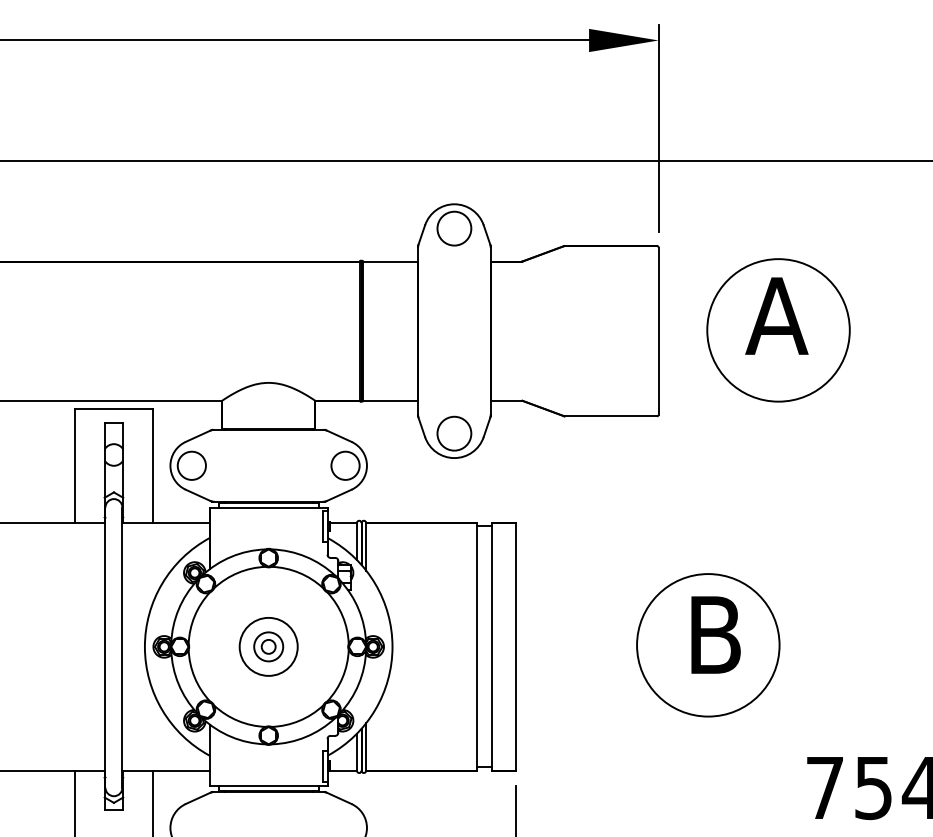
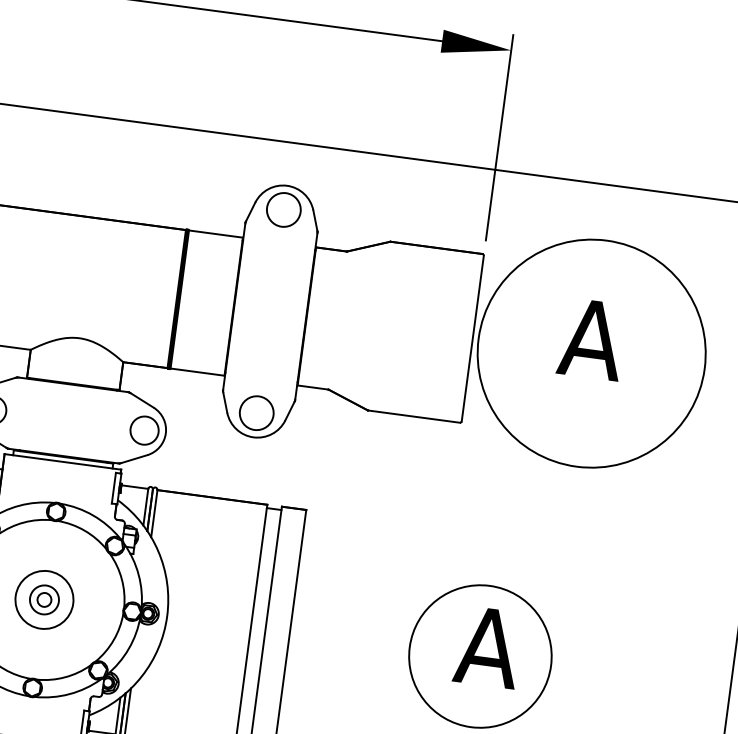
circle: (778, 330) -> (591, 353), size x1.6
text: (714, 634) -> (487, 646), B -> A

